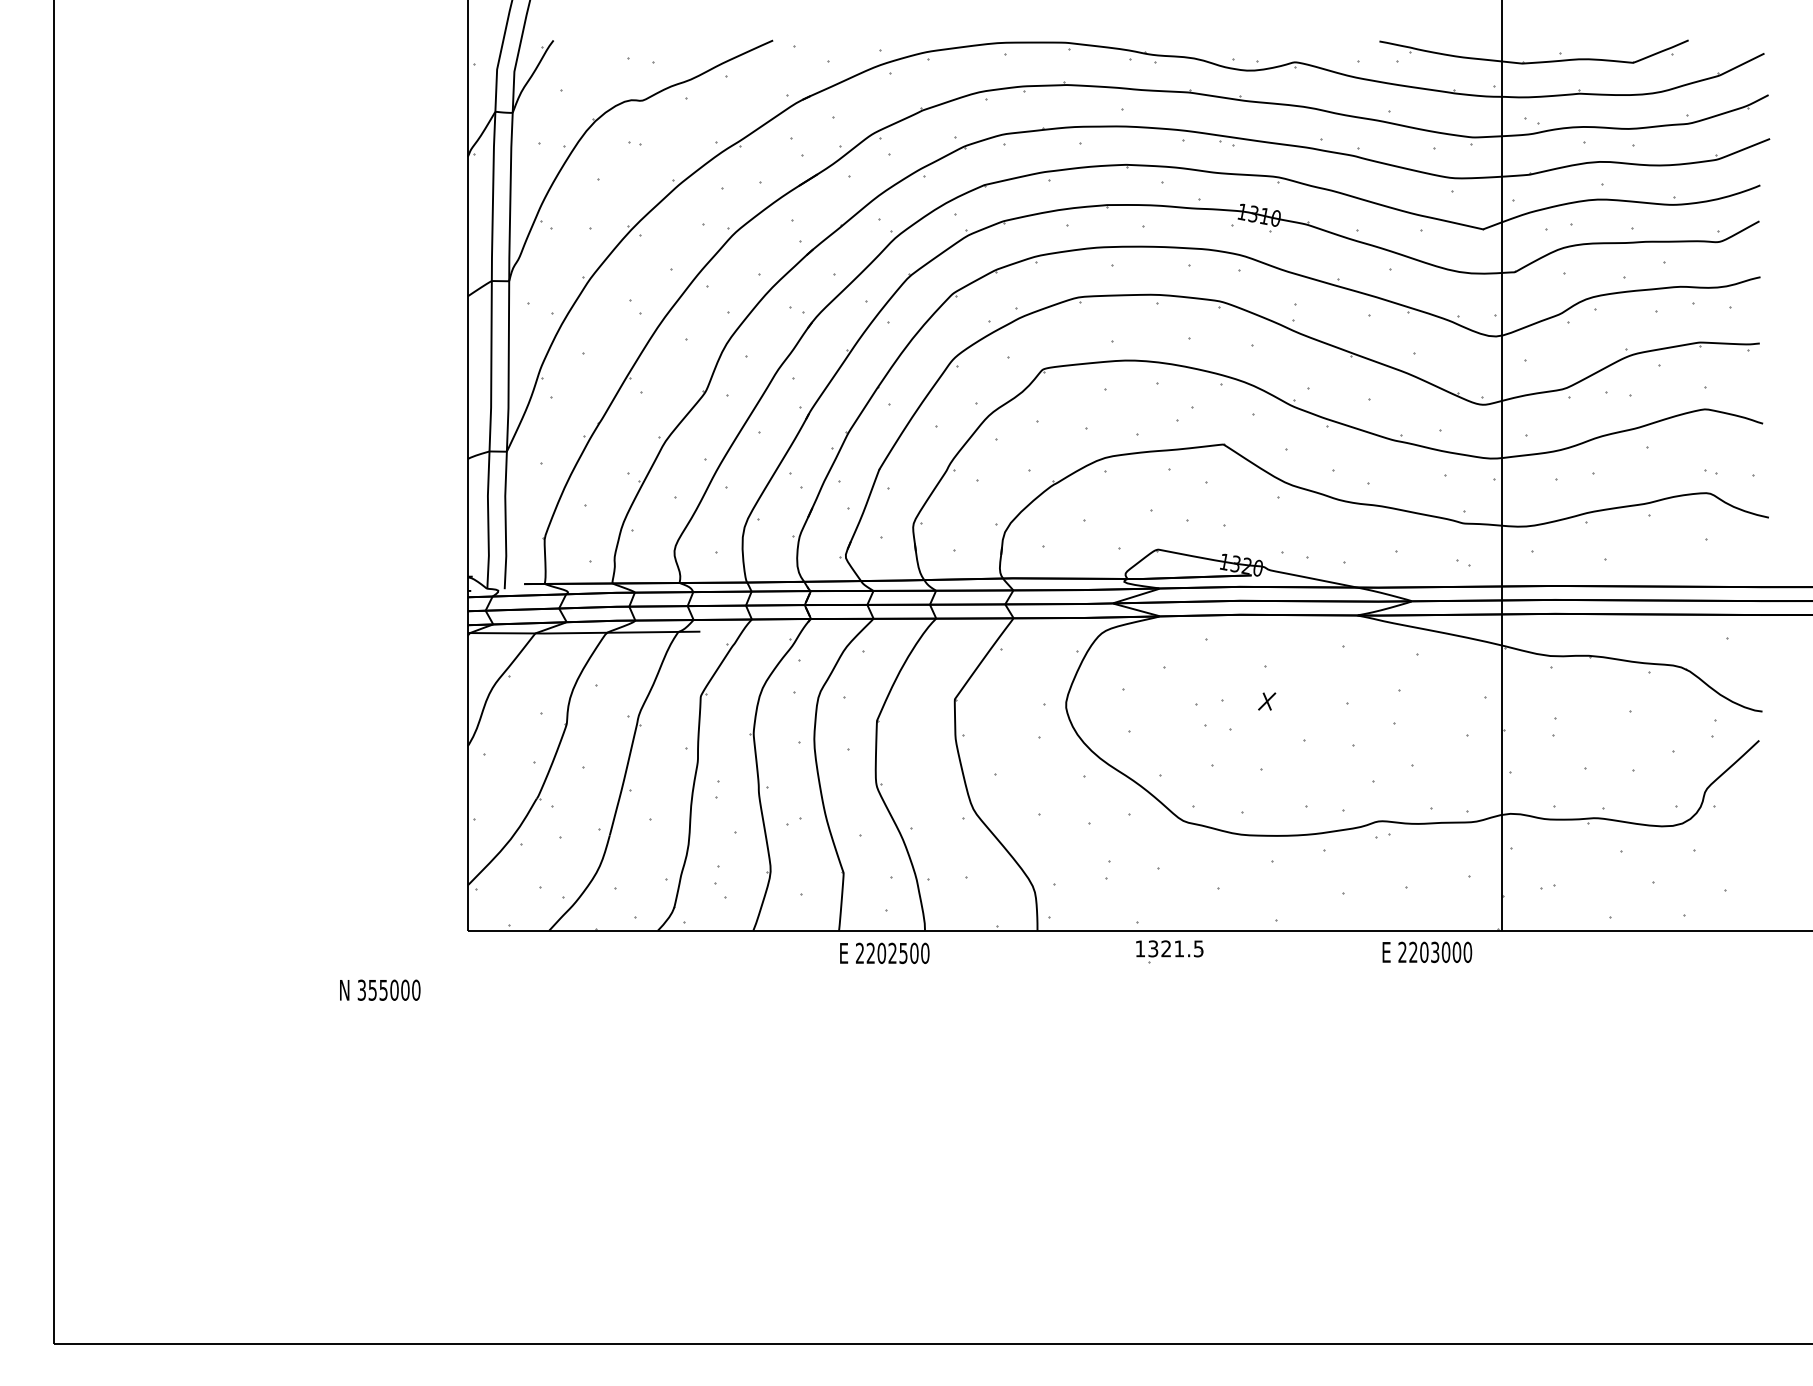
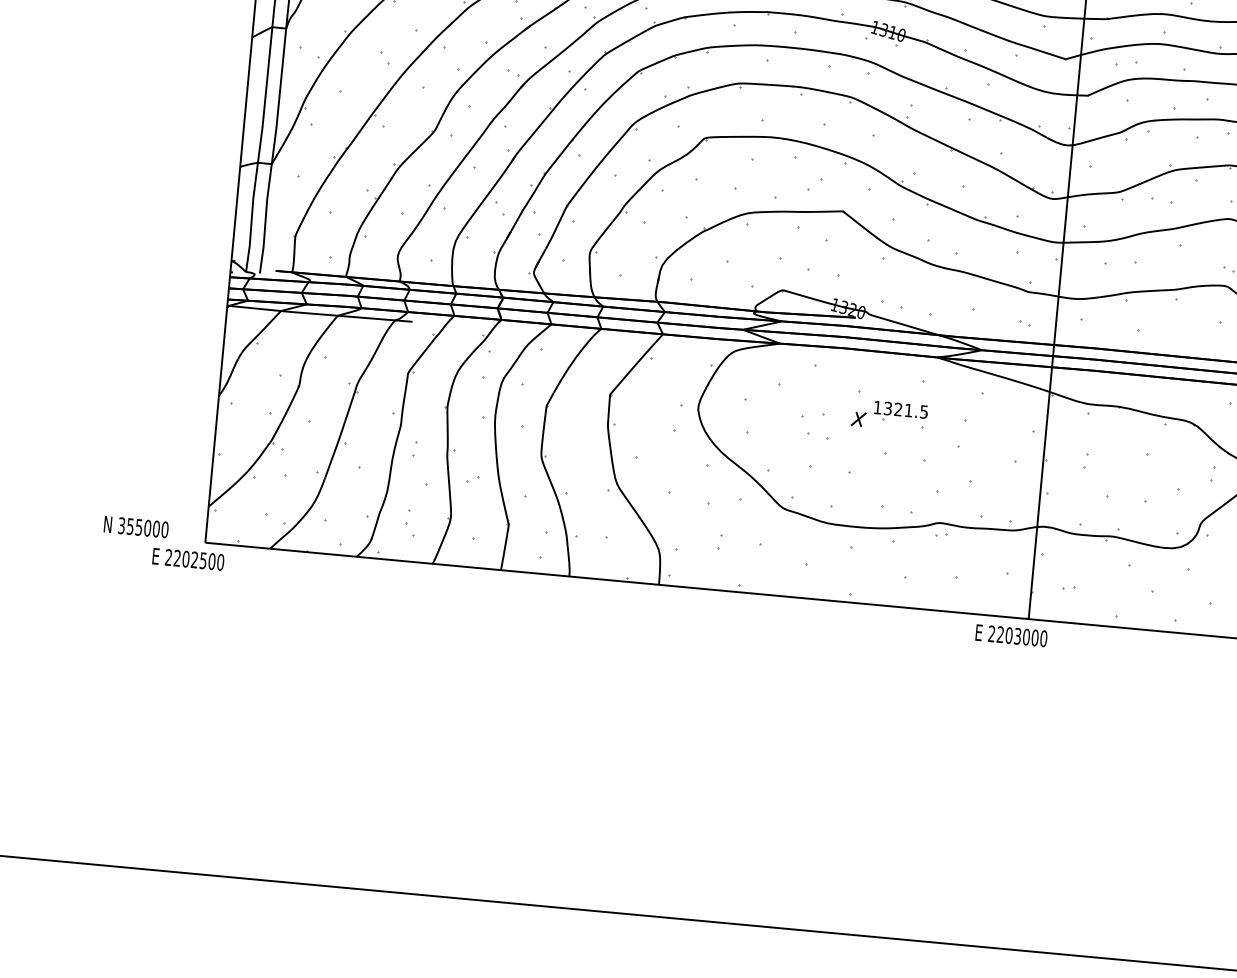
part: (1169, 951) -> (900, 411), moved
text: (1427, 951) -> (1011, 635), moved
text: (884, 952) -> (188, 558), moved
text: (380, 989) -> (136, 526), moved

